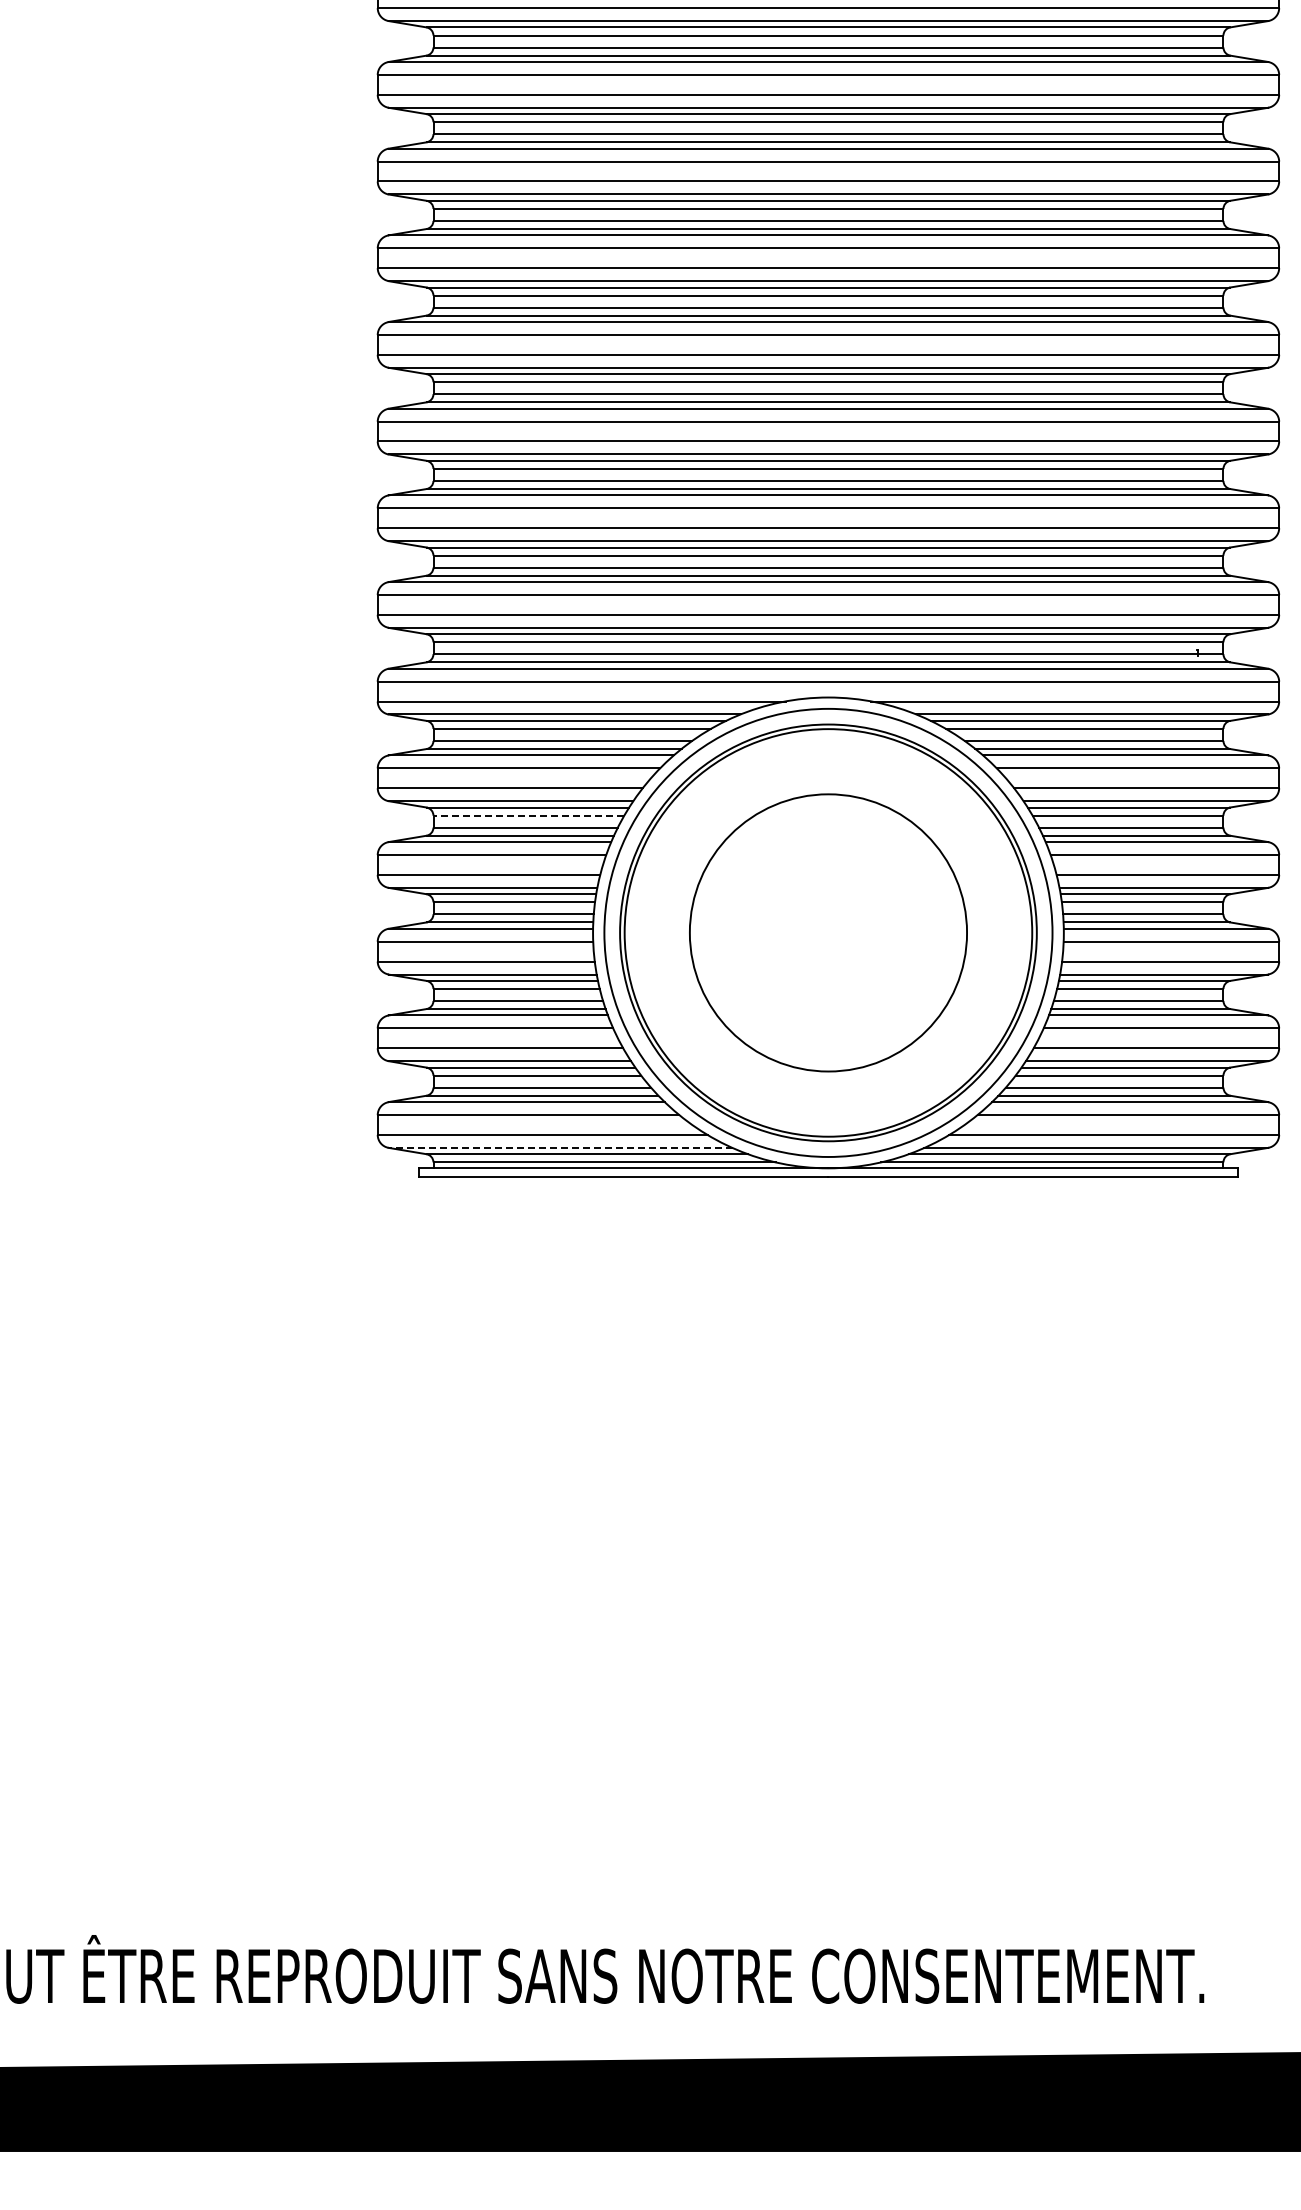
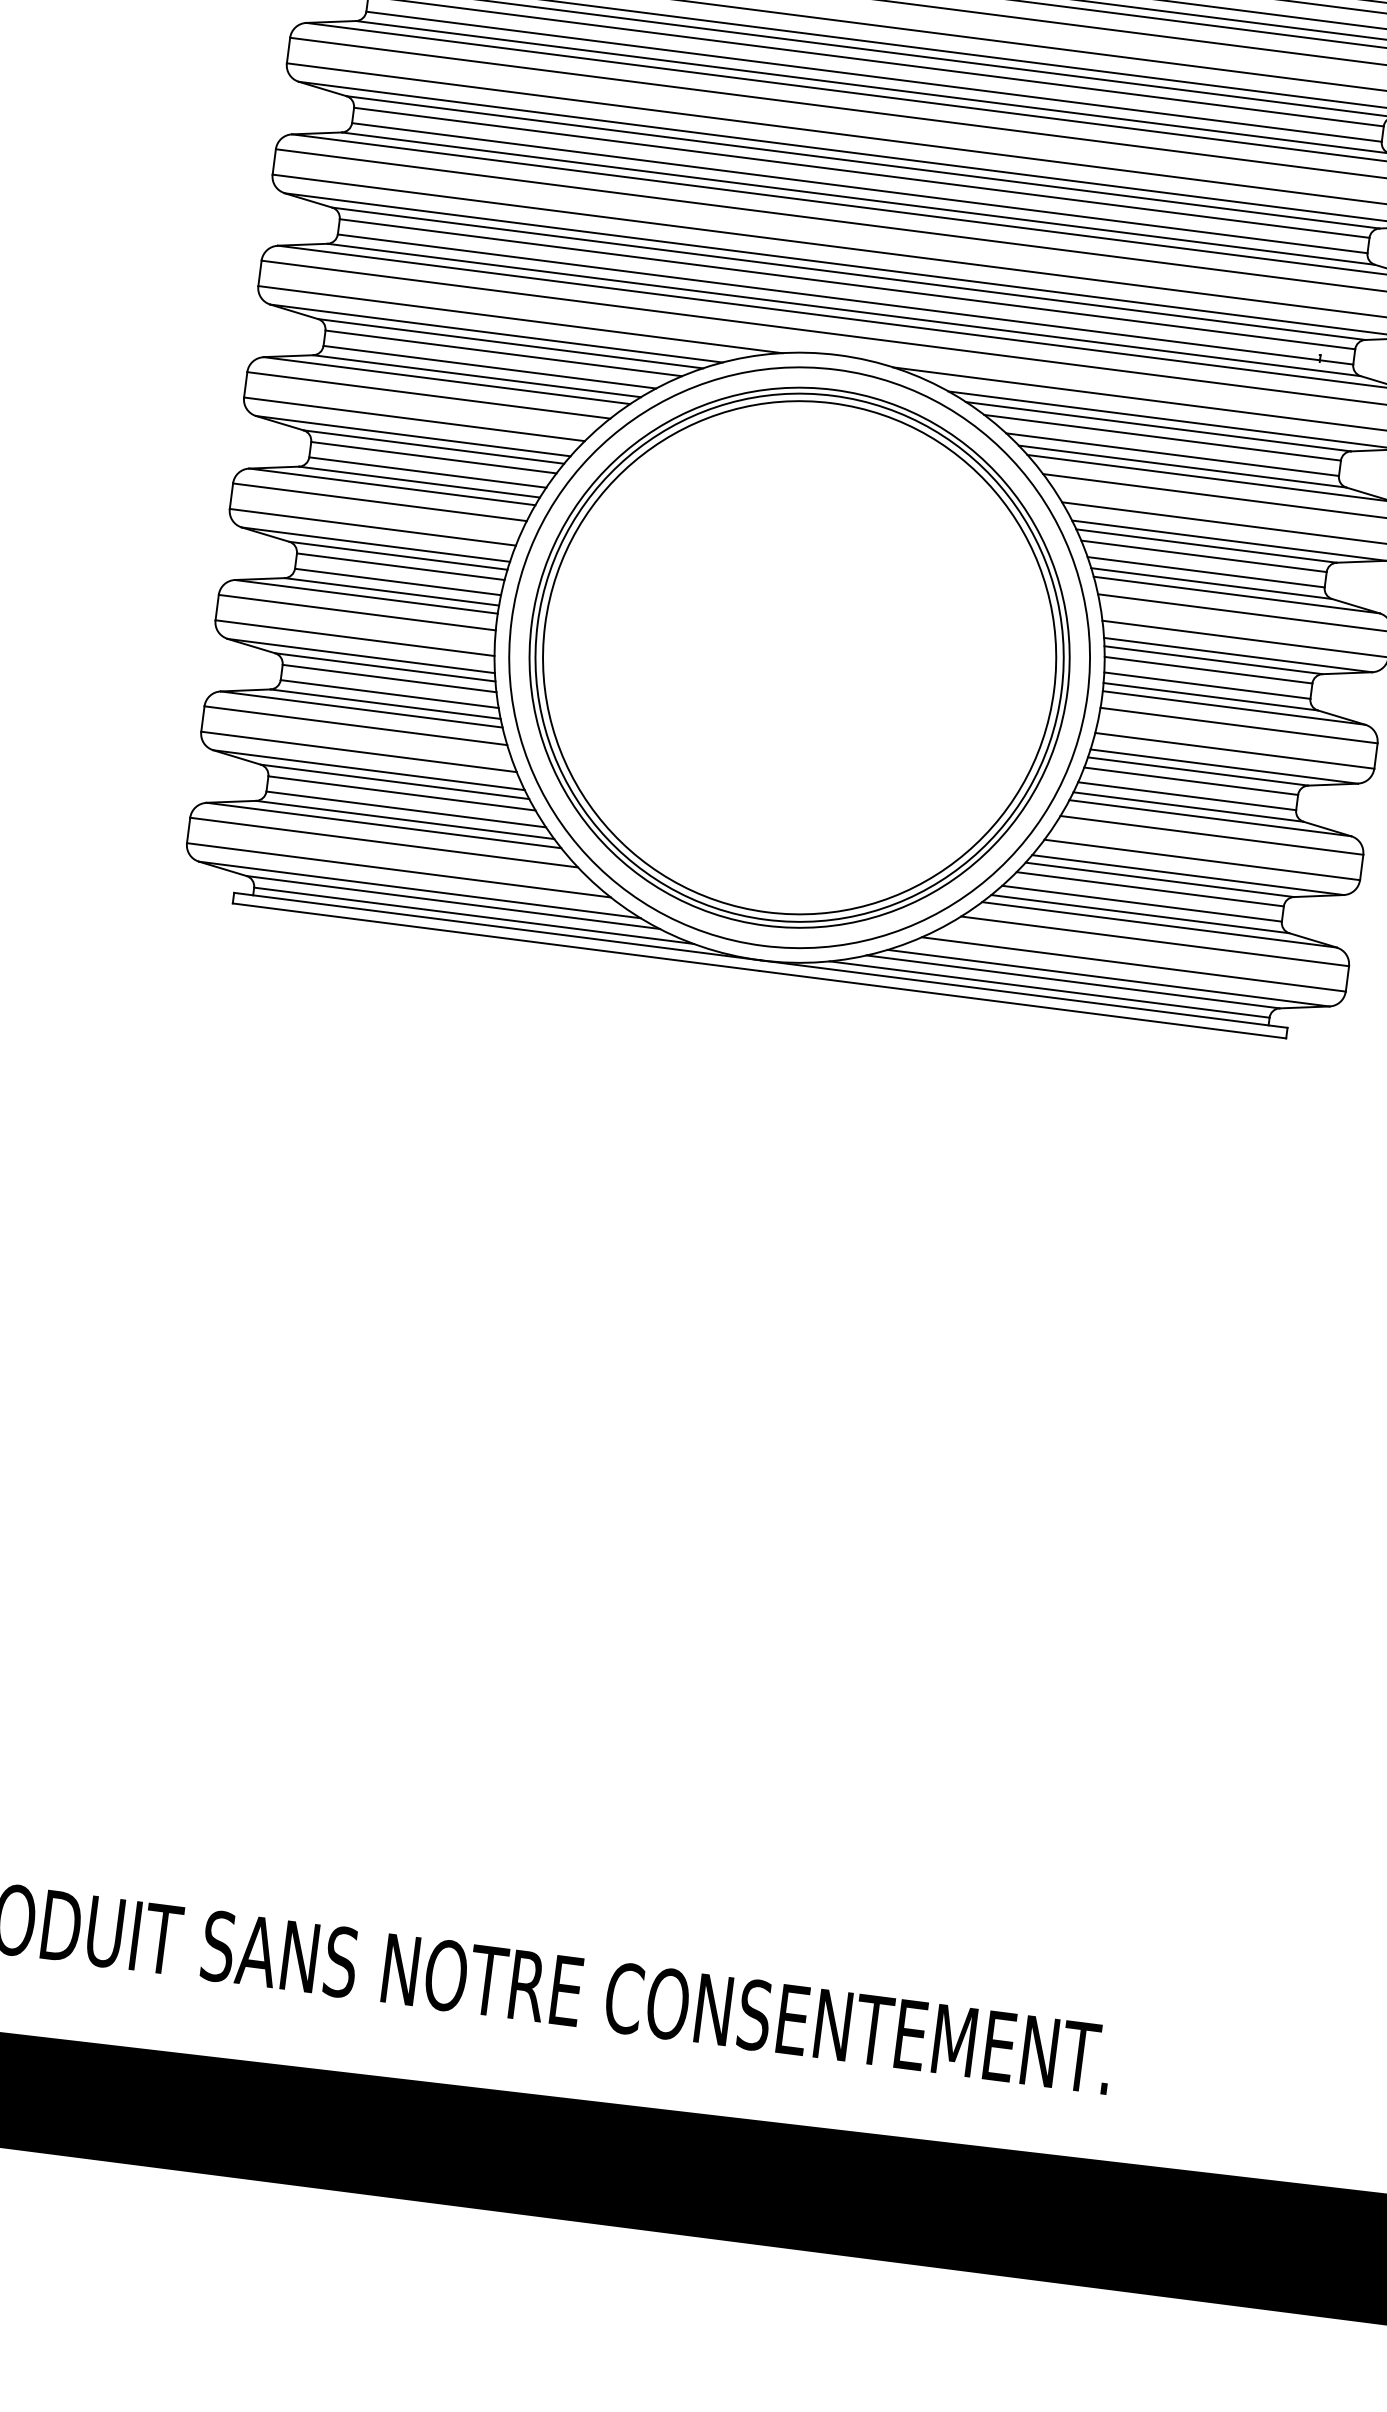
line: (528, 815) -> (433, 457), dashed -> solid
circle: (828, 932) -> (799, 657), size x1.43
line: (560, 1147) -> (419, 889), dashed -> solid

